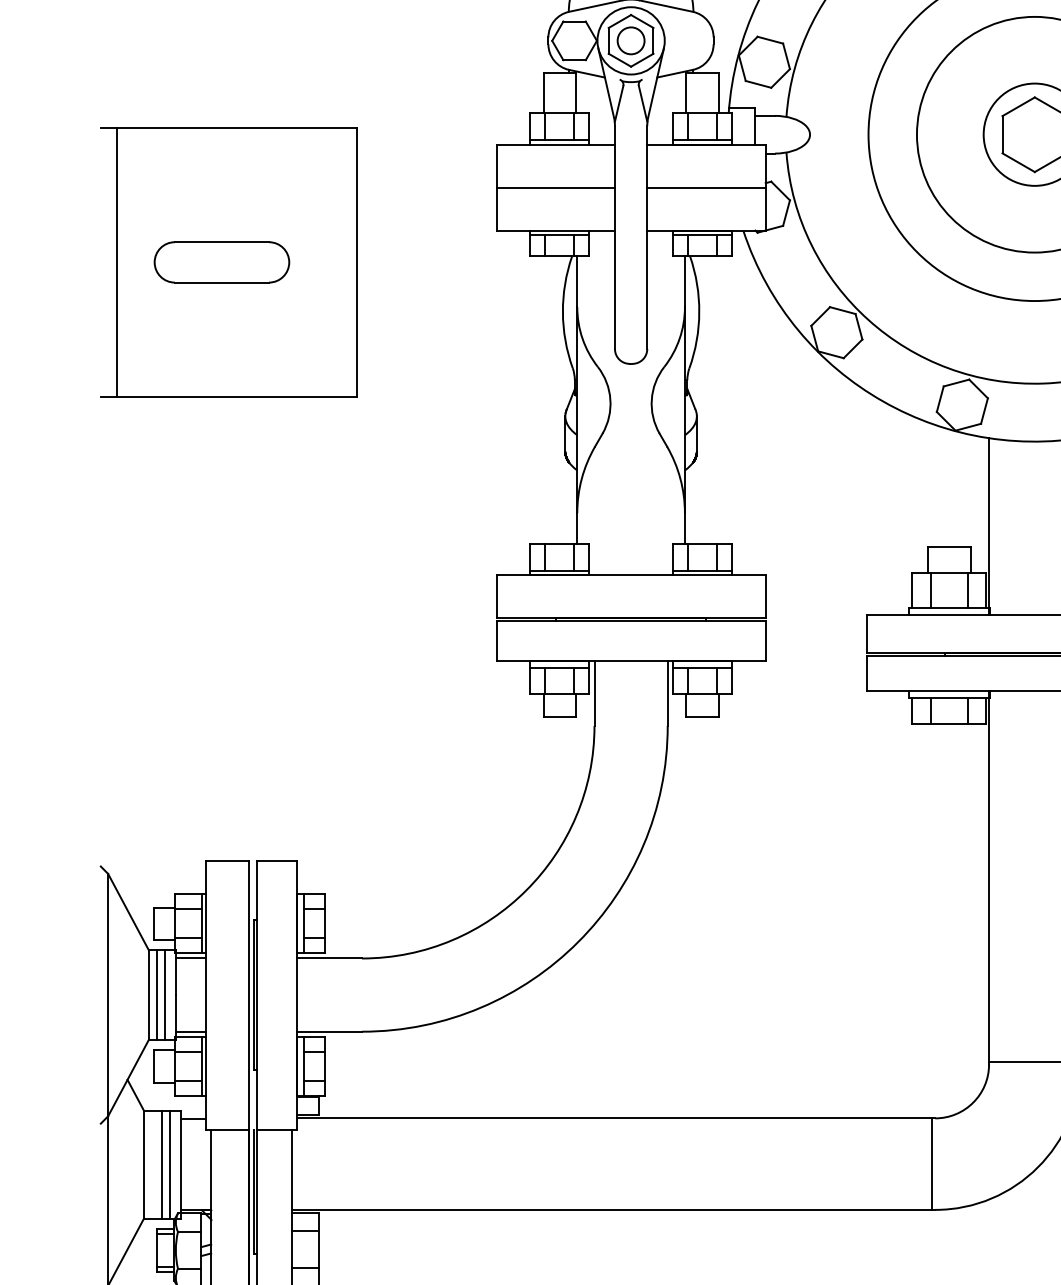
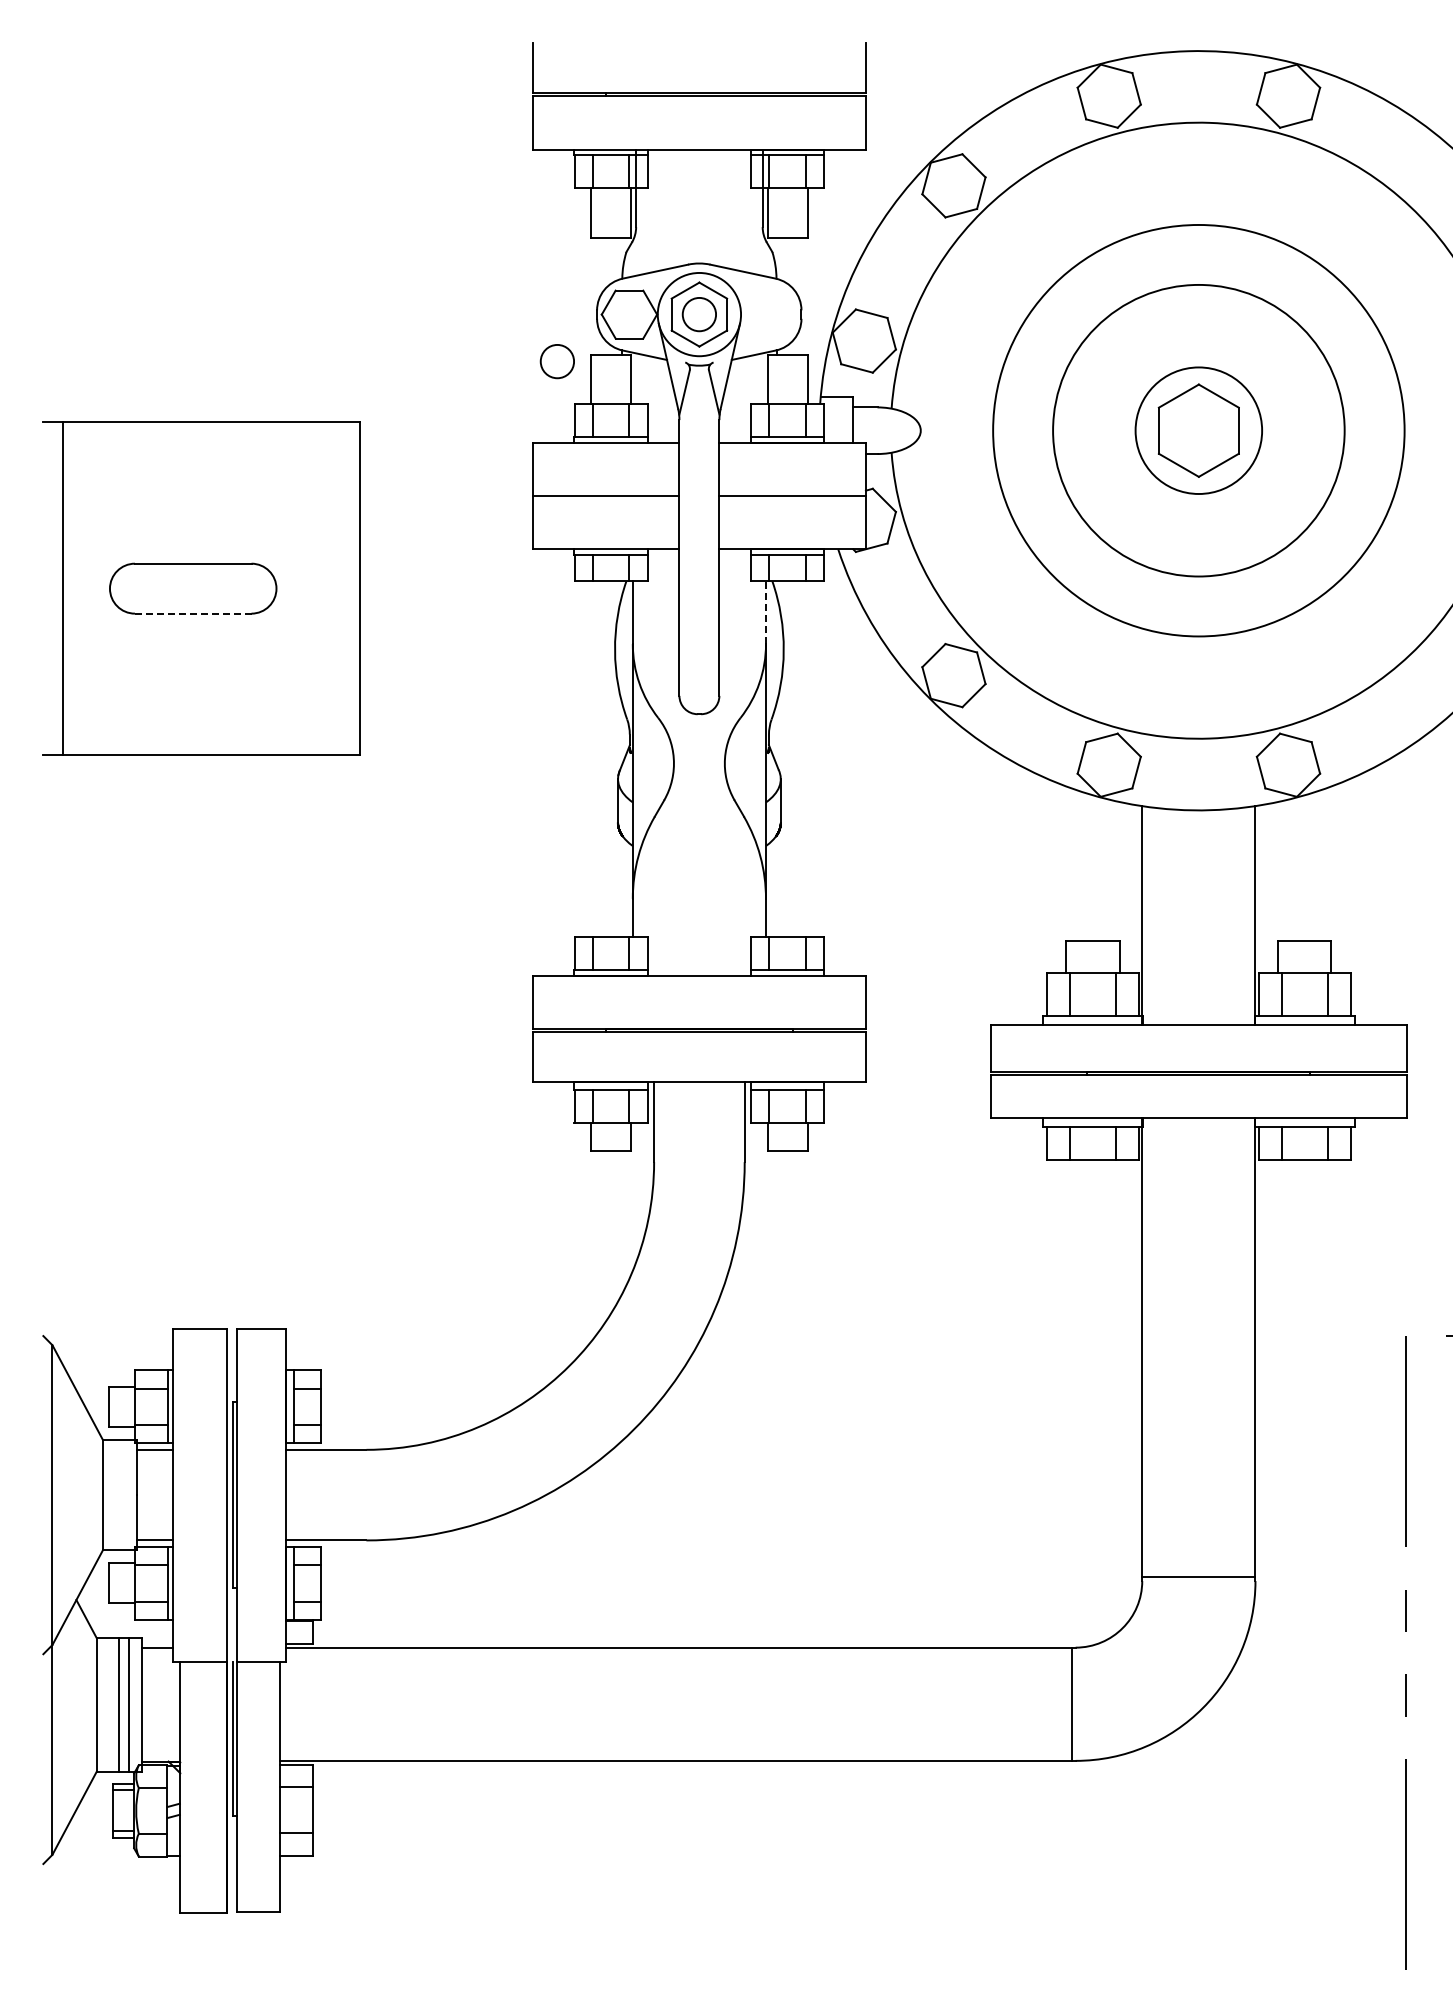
circle: (515, 78) -> (556, 361), added
line: (685, 281) -> (766, 612), solid -> dashed
line: (221, 282) -> (192, 613), solid -> dashed
line: (157, 994) -> (113, 1494), removed
line: (165, 994) -> (123, 1494), removed

